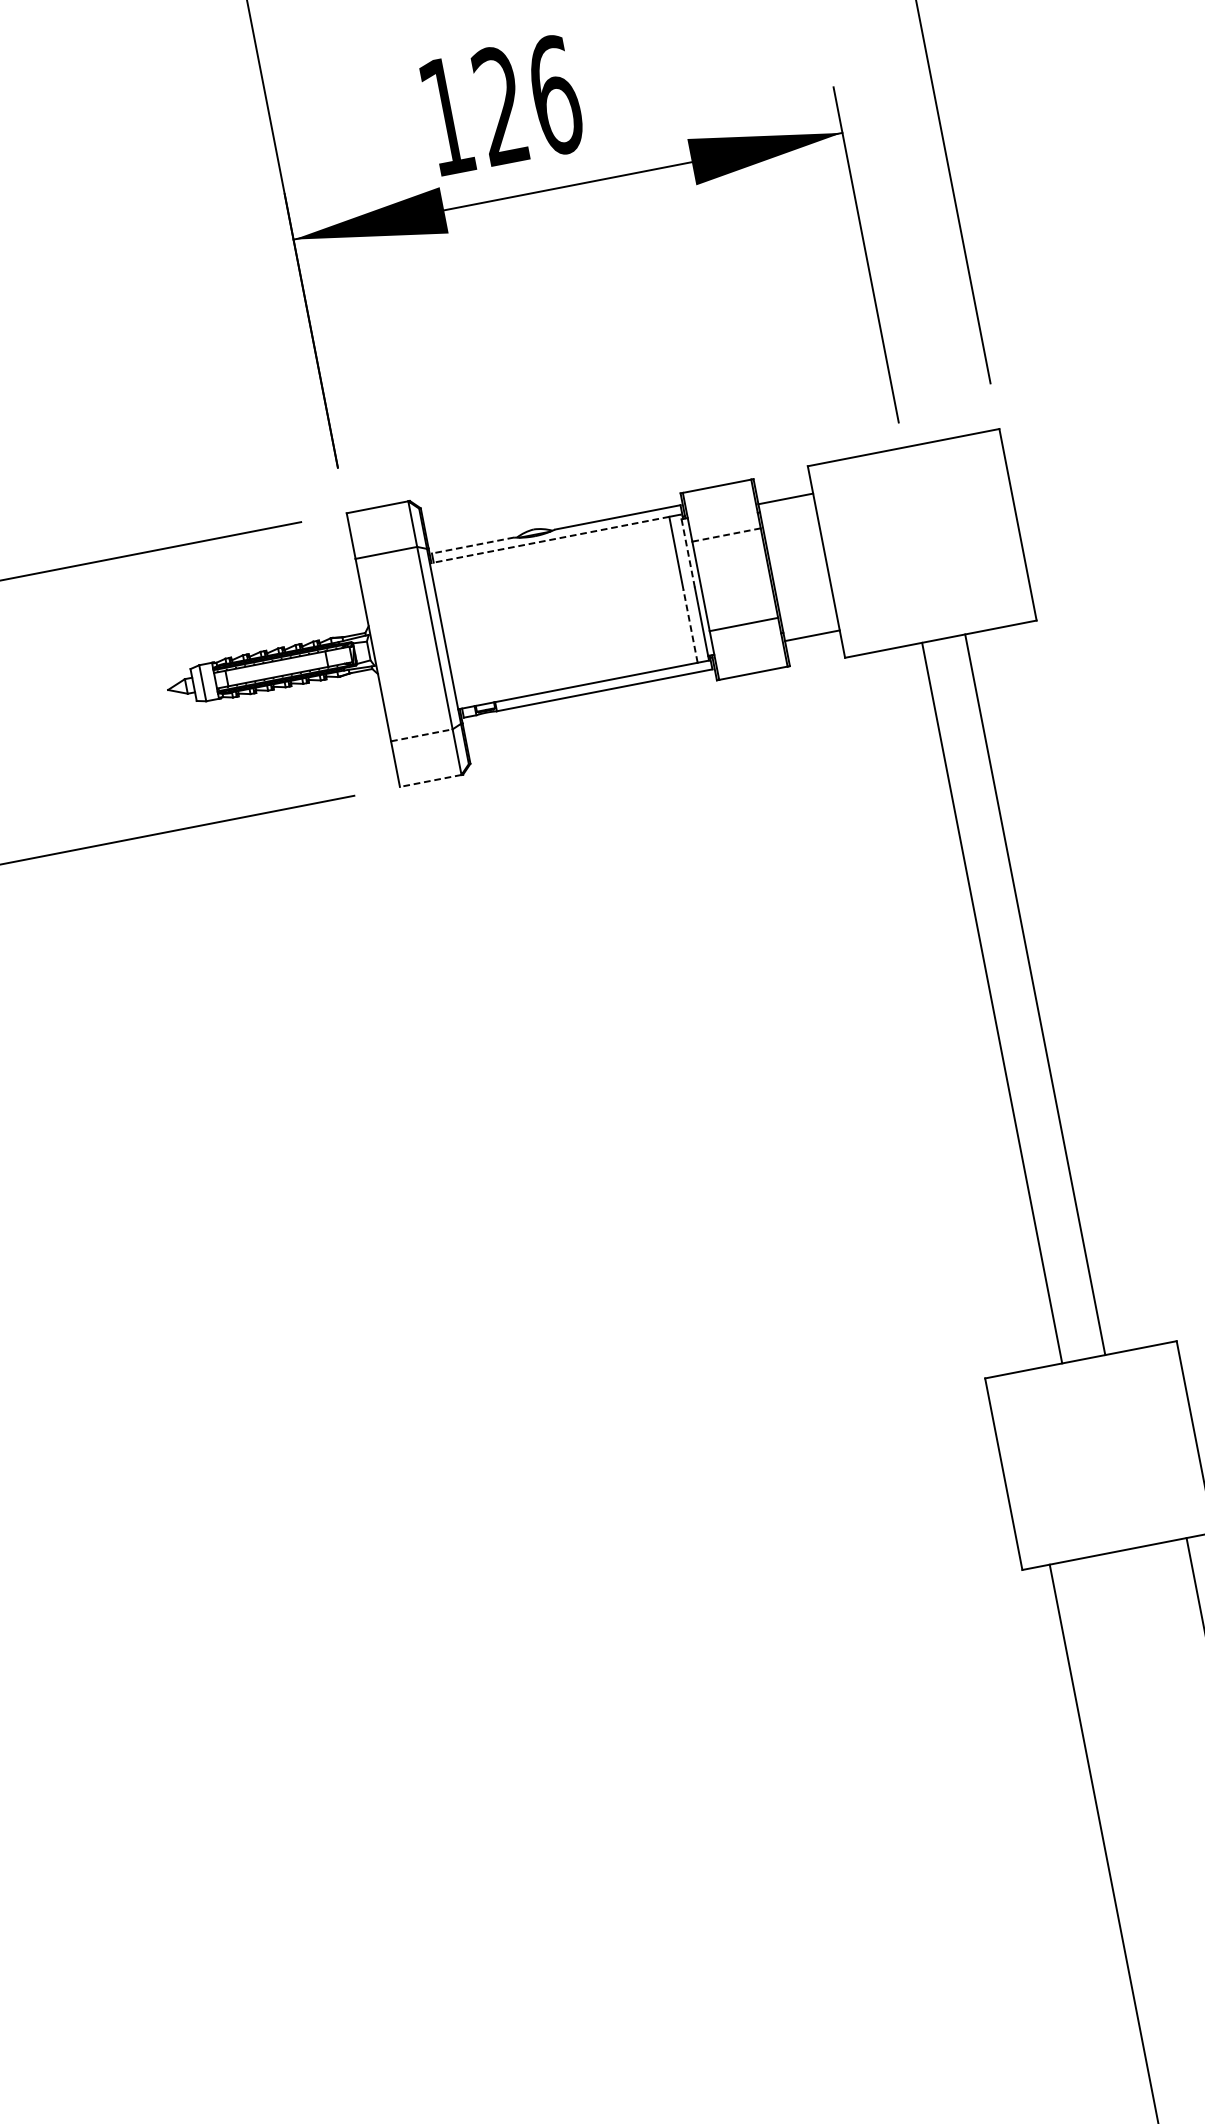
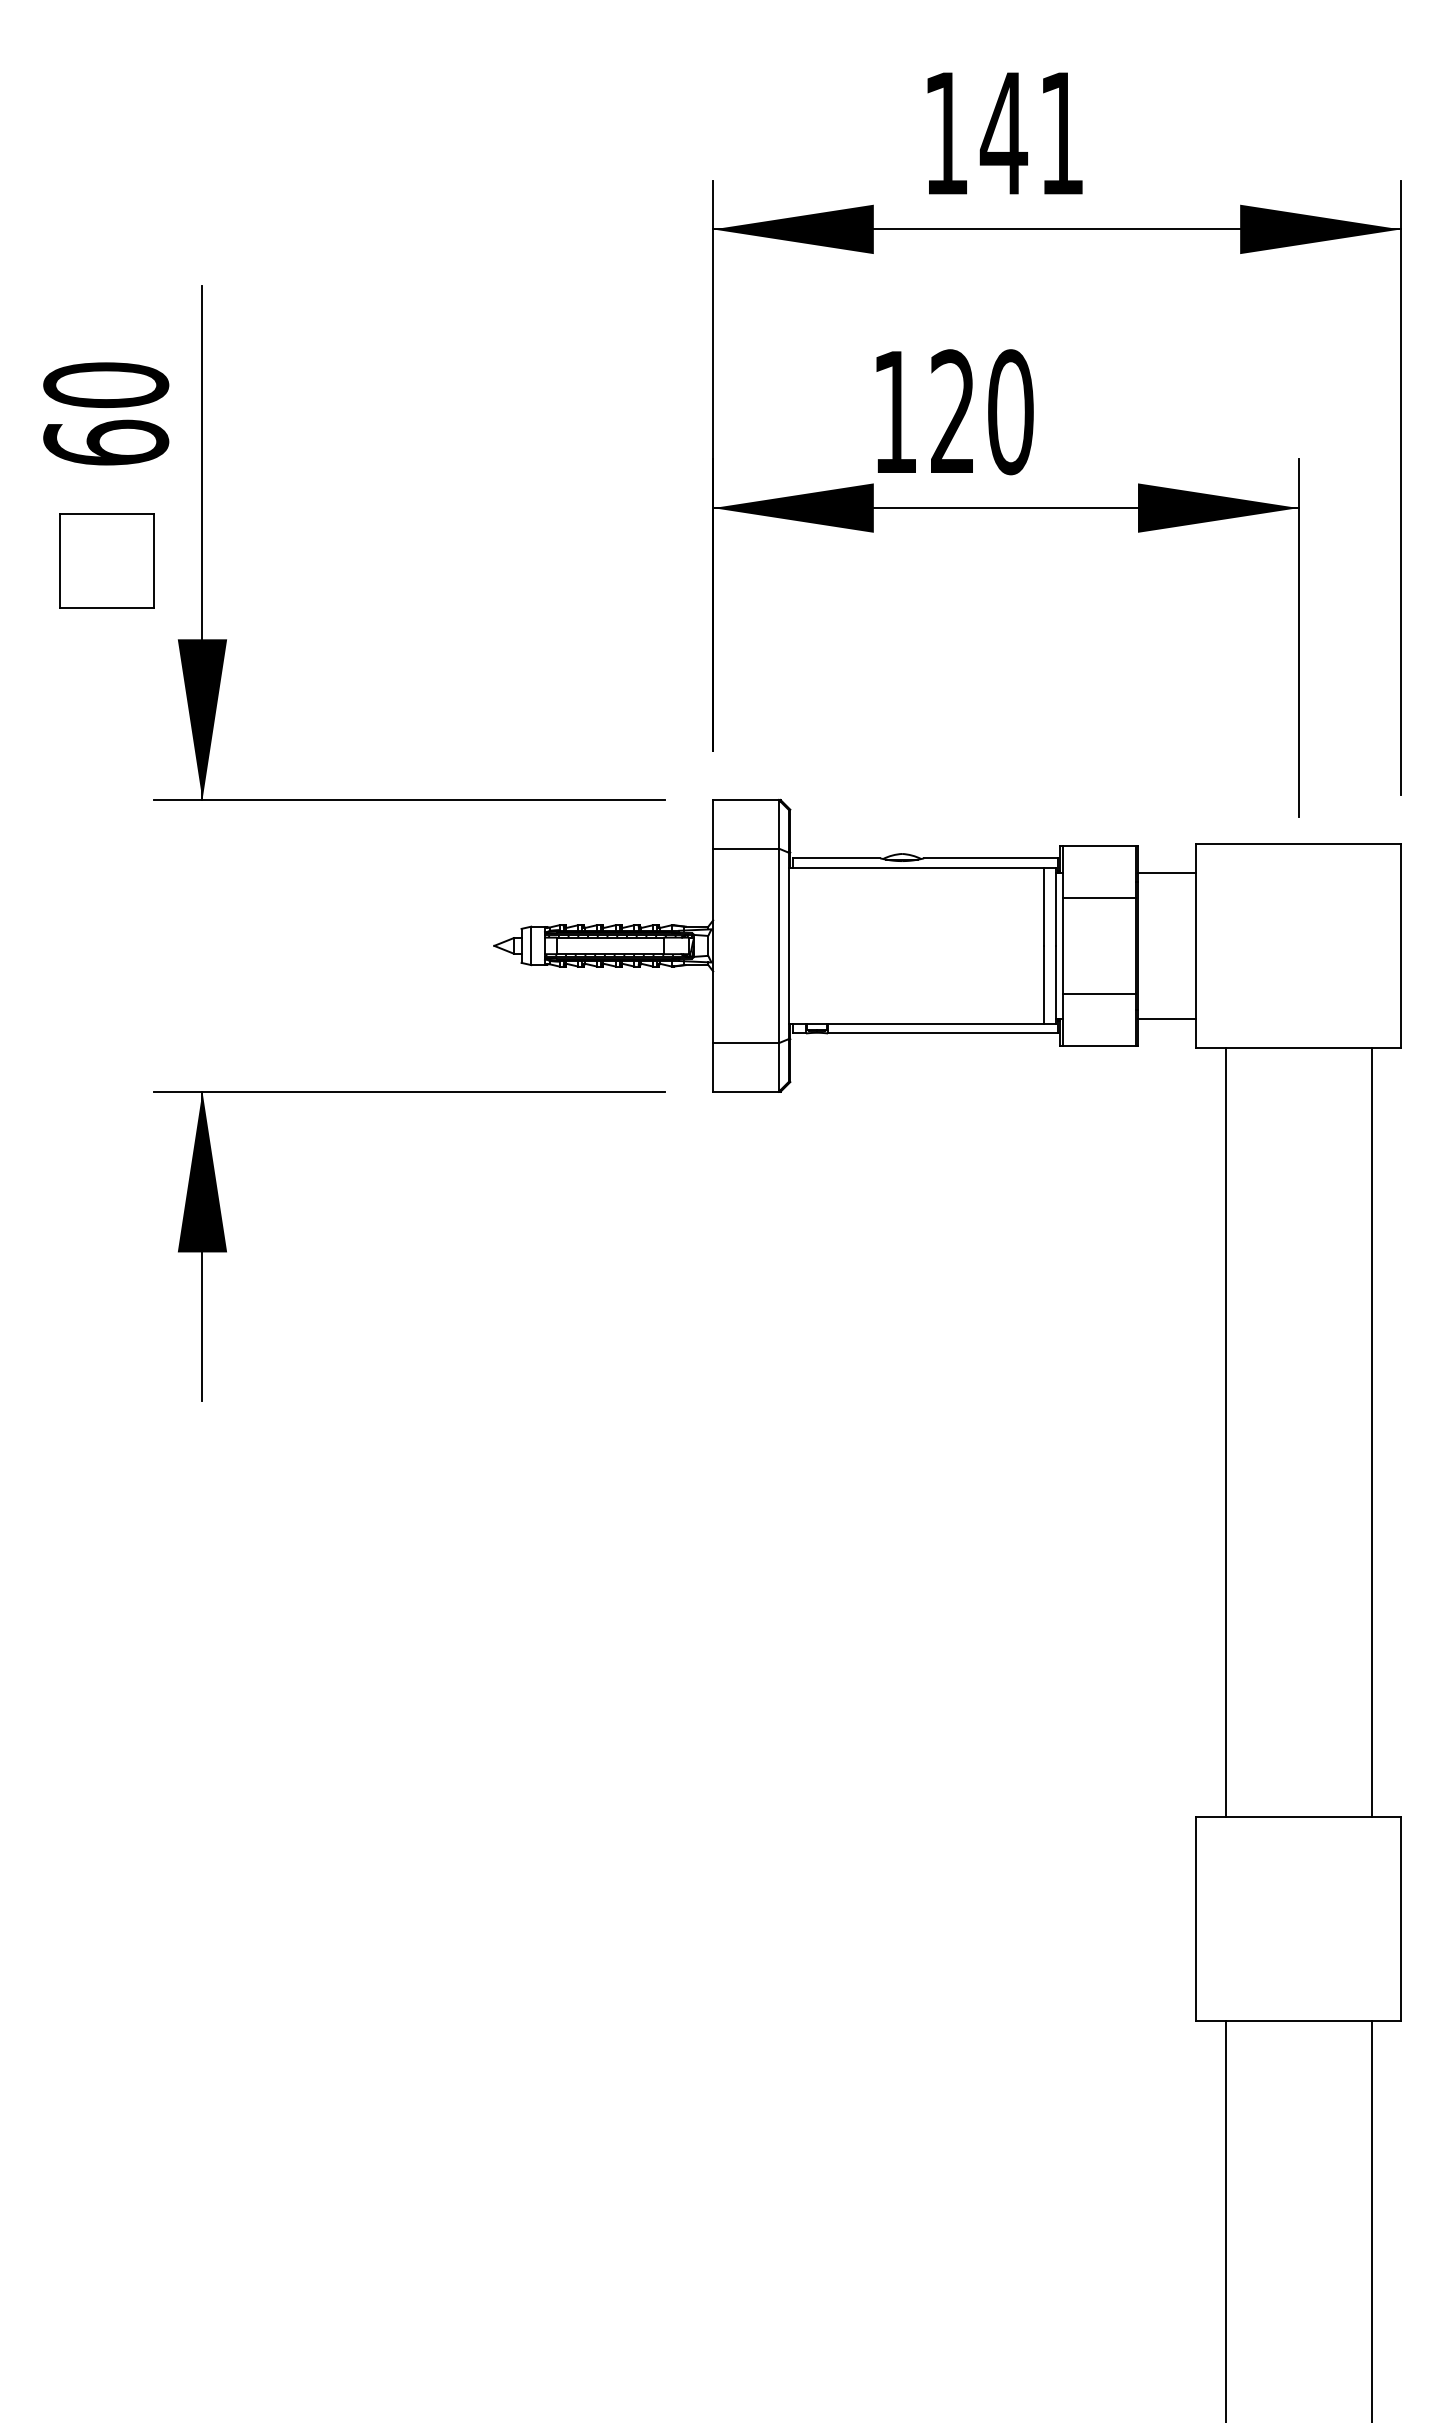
text: (555, 95) -> (1011, 412), 126 -> 120
line: (726, 535) -> (1099, 898), dashed -> solid
line: (549, 540) -> (916, 868), dashed -> solid
line: (473, 545) -> (836, 858), dashed -> solid
line: (688, 550) -> (1056, 906), dashed -> solid
line: (690, 626) -> (1043, 984), dashed -> solid
line: (422, 735) -> (746, 1043), dashed -> solid
line: (431, 780) -> (746, 1091), dashed -> solid
line: (1035, 994) -> (1371, 1432), moved
line: (992, 1003) -> (1225, 1432), moved

